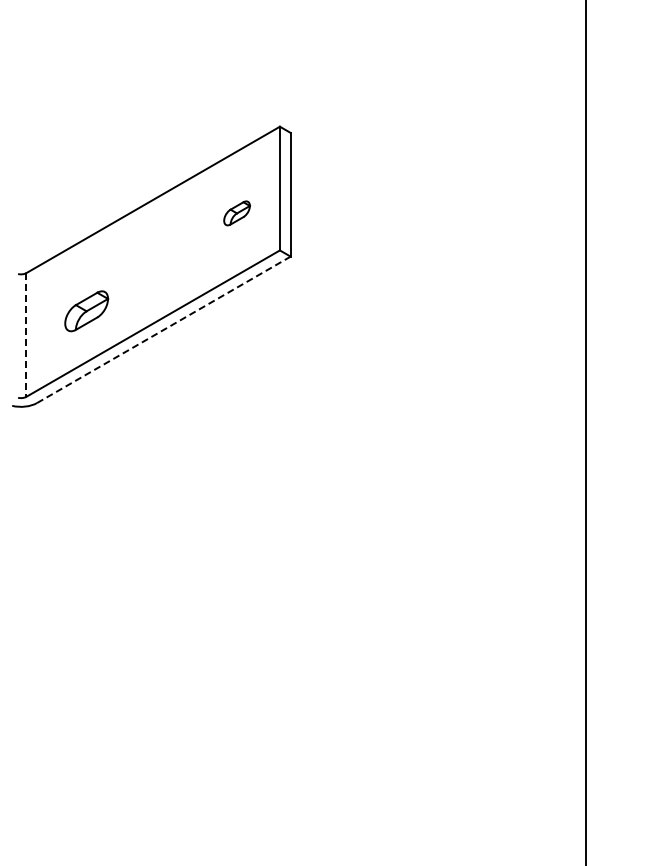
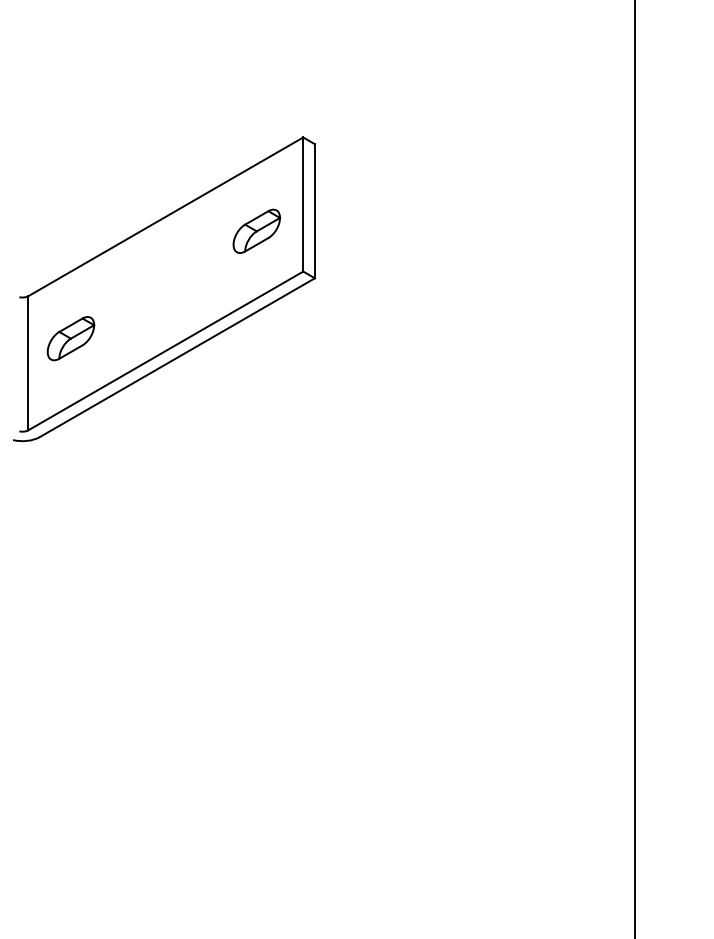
part: (236, 213) -> (256, 231), size x1.67
part: (86, 311) -> (70, 338), moved
line: (164, 329) -> (178, 357), dashed -> solid
line: (26, 334) -> (28, 362), dashed -> solid

